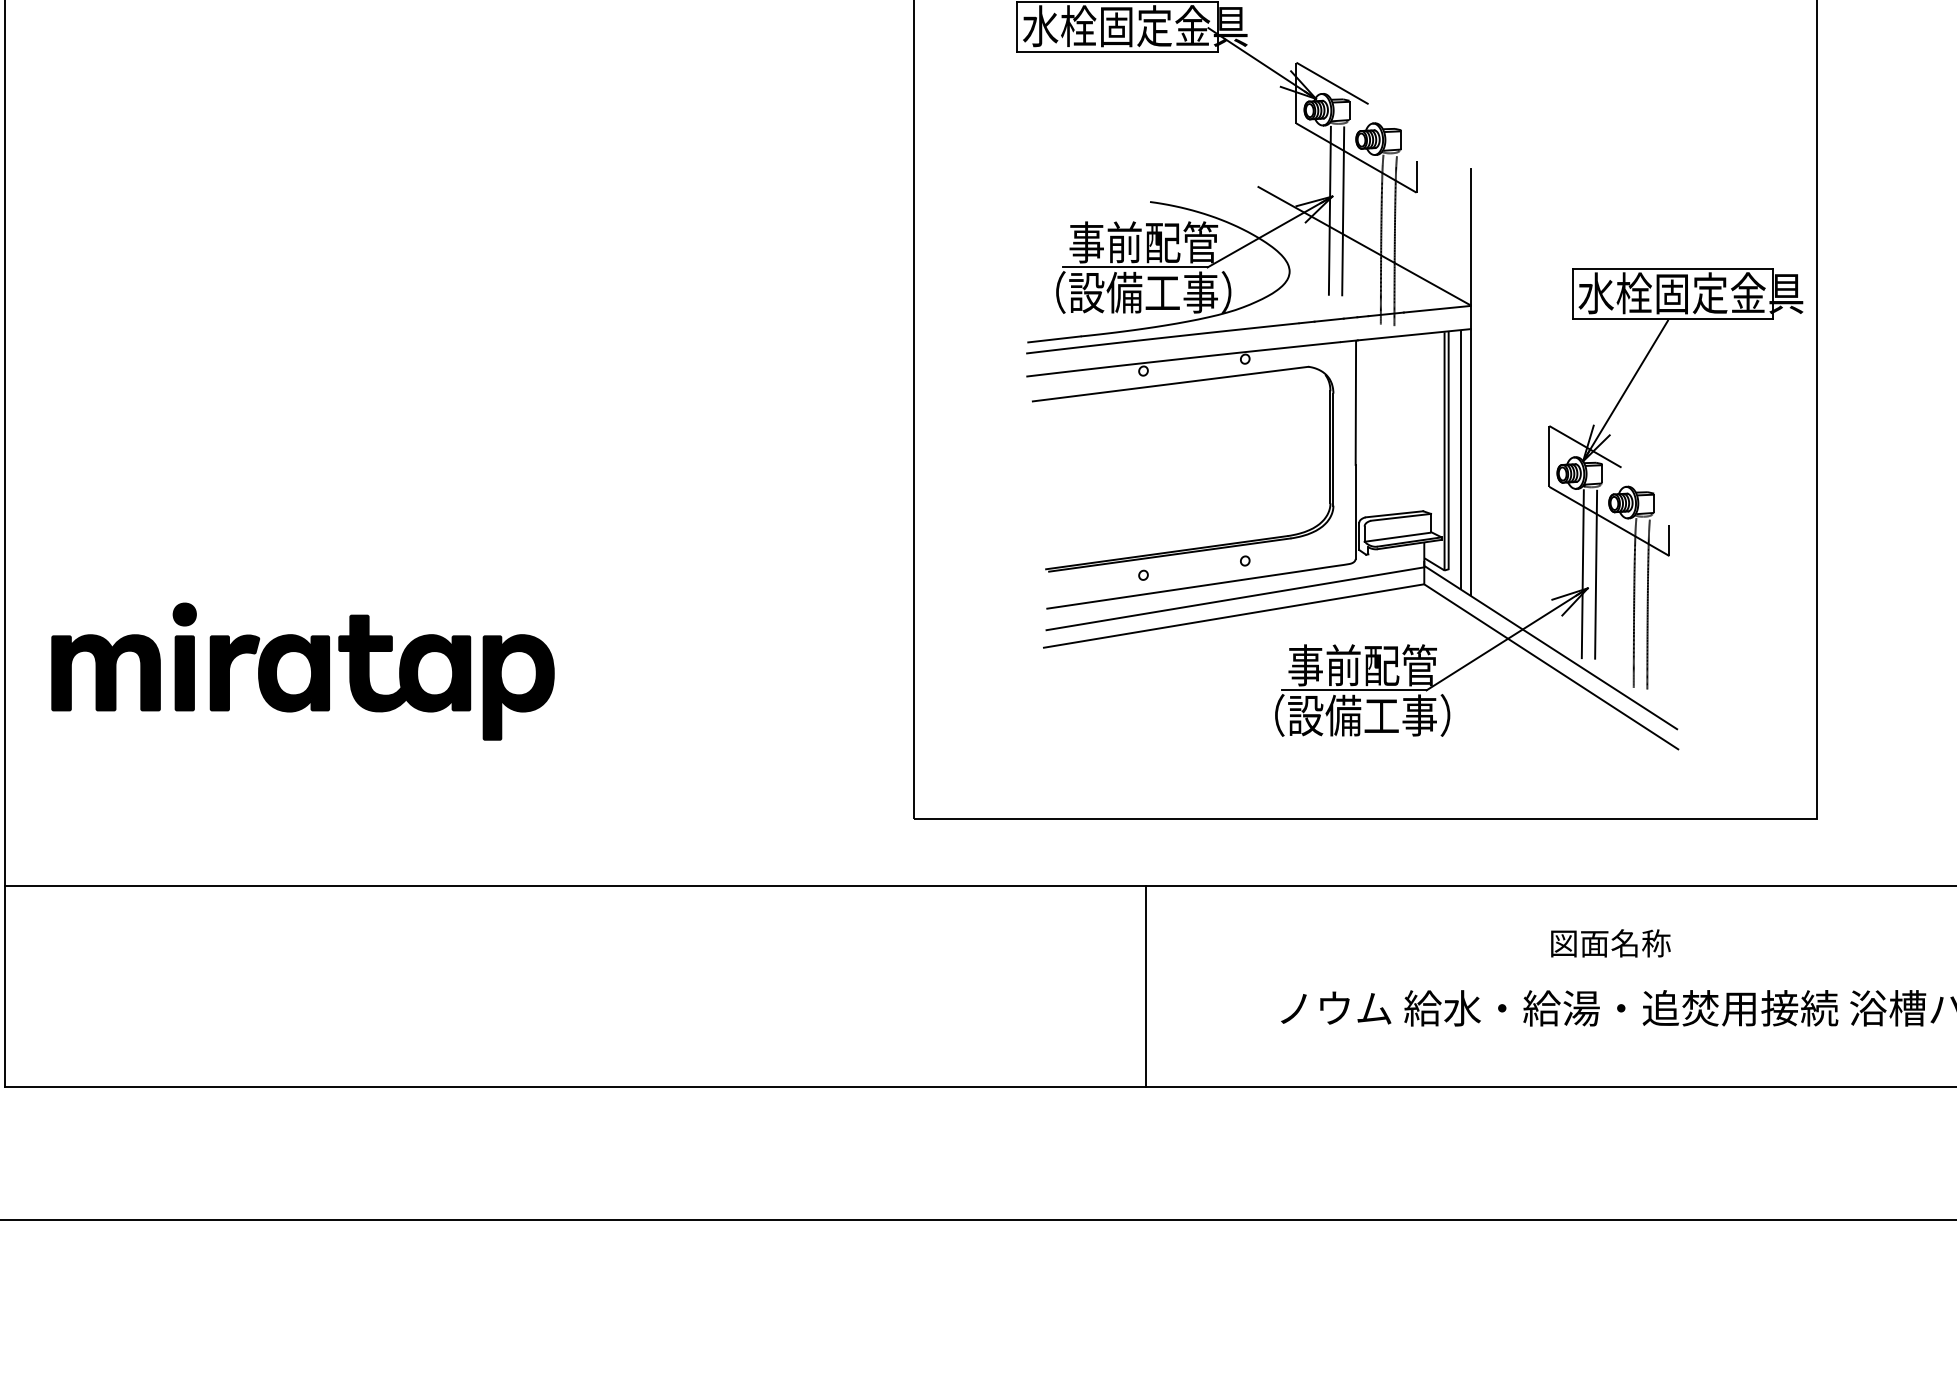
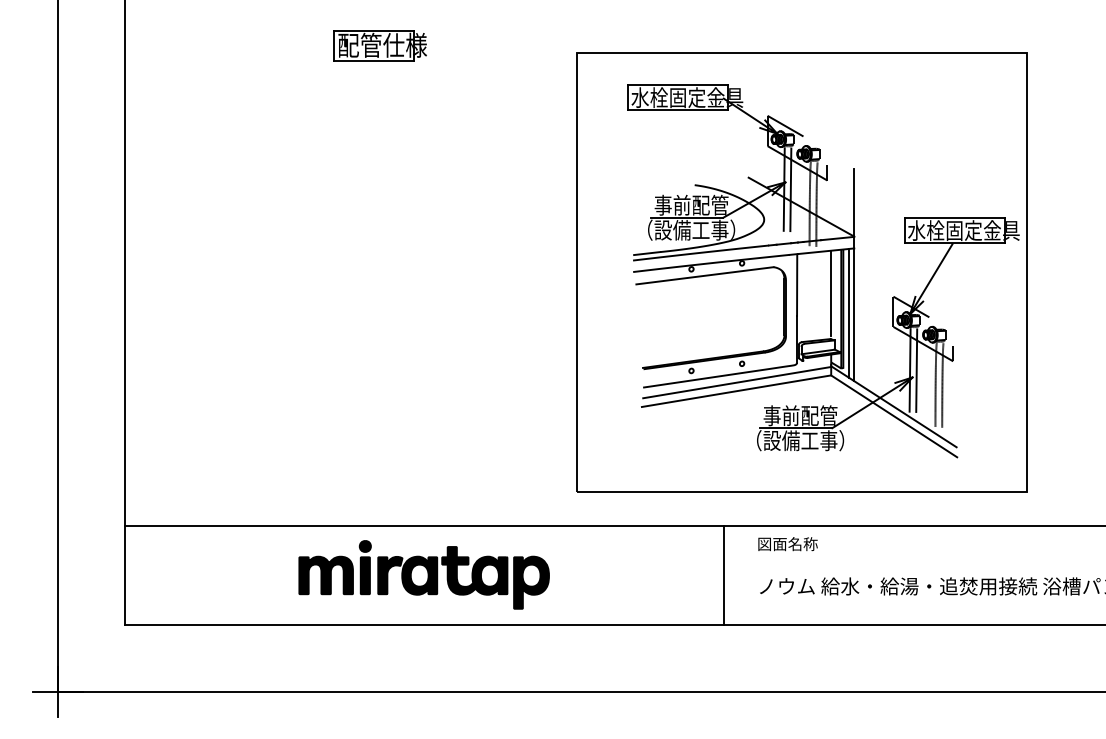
line: (1422, 419) -> (830, 293), added
part: (301, 670) -> (423, 574), moved
text: (1609, 944) -> (787, 544), moved
line: (1145, 986) -> (723, 575), moved

